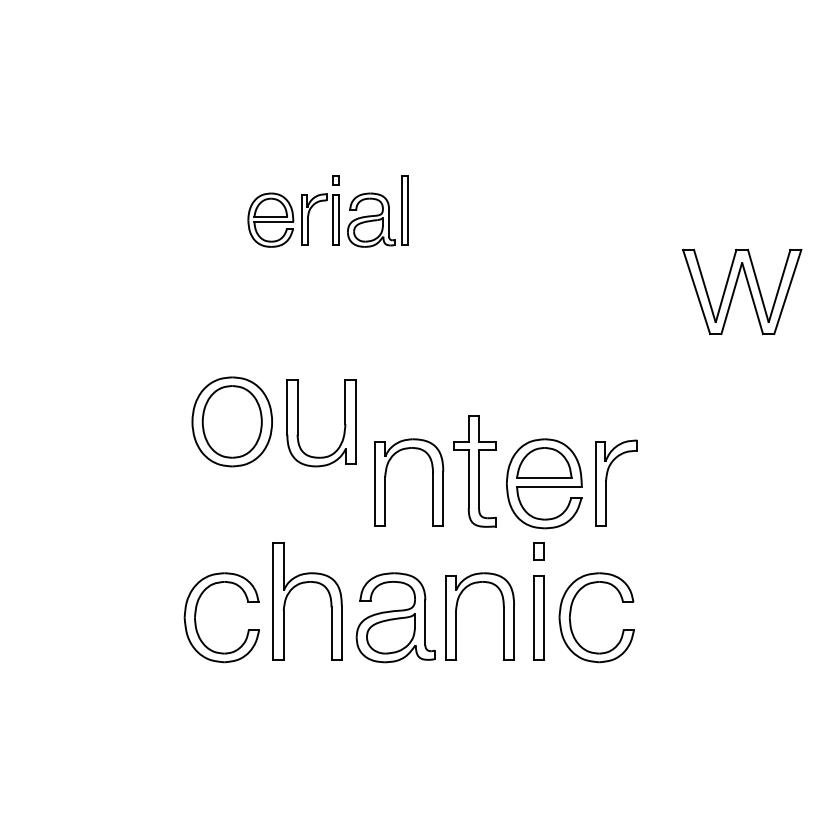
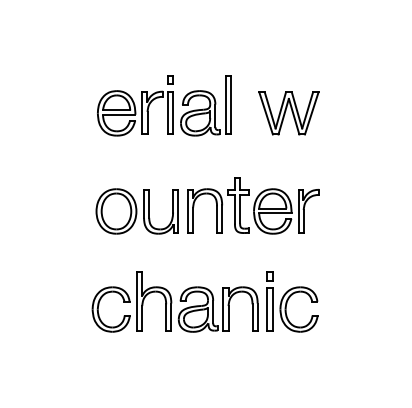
part: (328, 210) -> (164, 105), size x1.67
part: (741, 292) -> (288, 113), moved
part: (505, 471) -> (253, 205), moved

